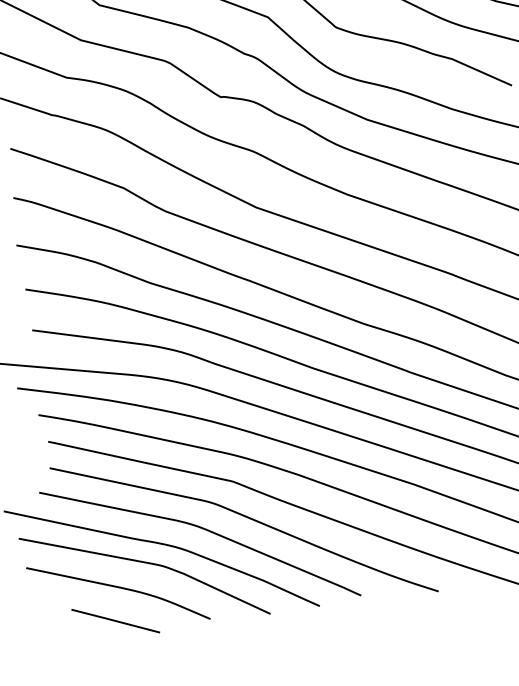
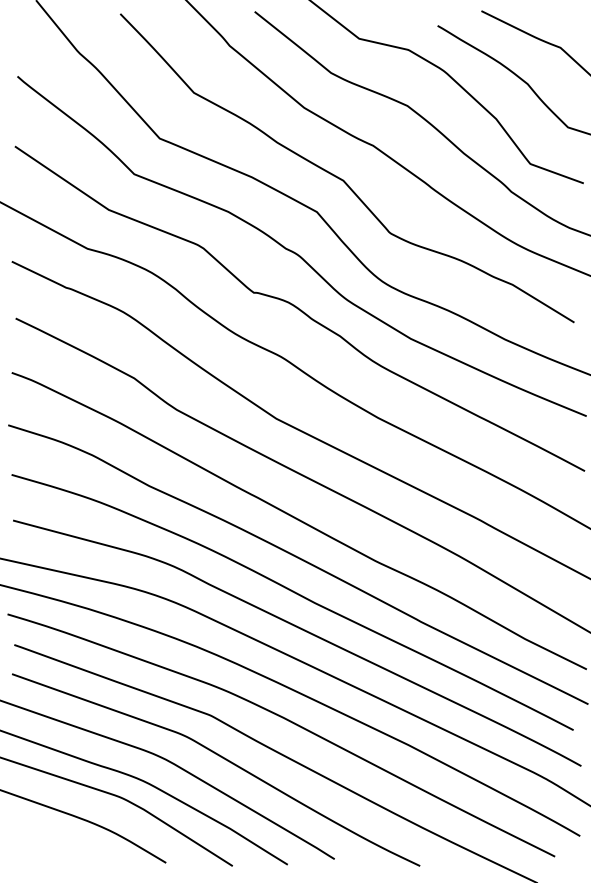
line: (116, 620) -> (62, 850), removed

